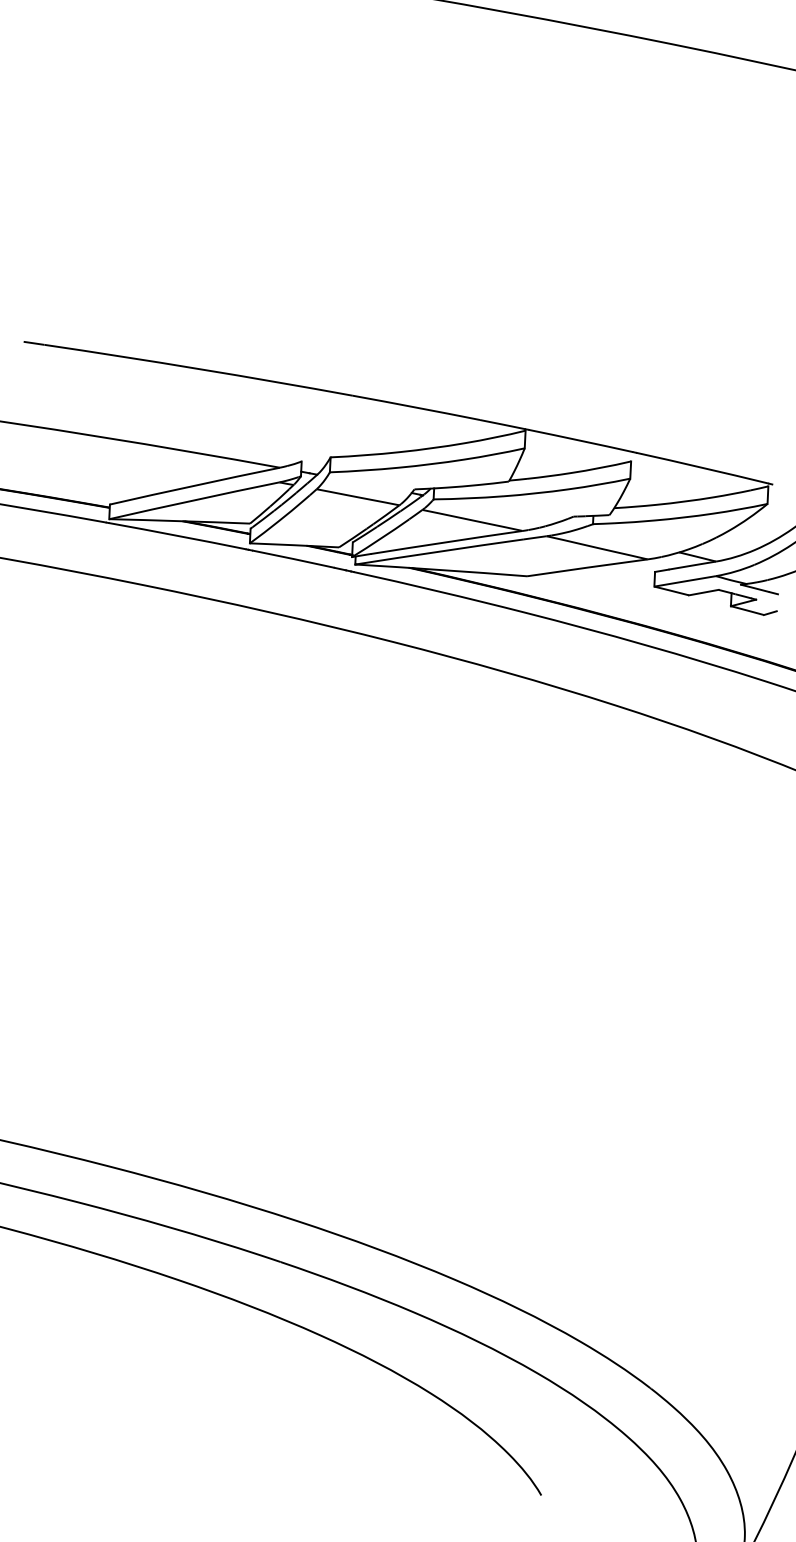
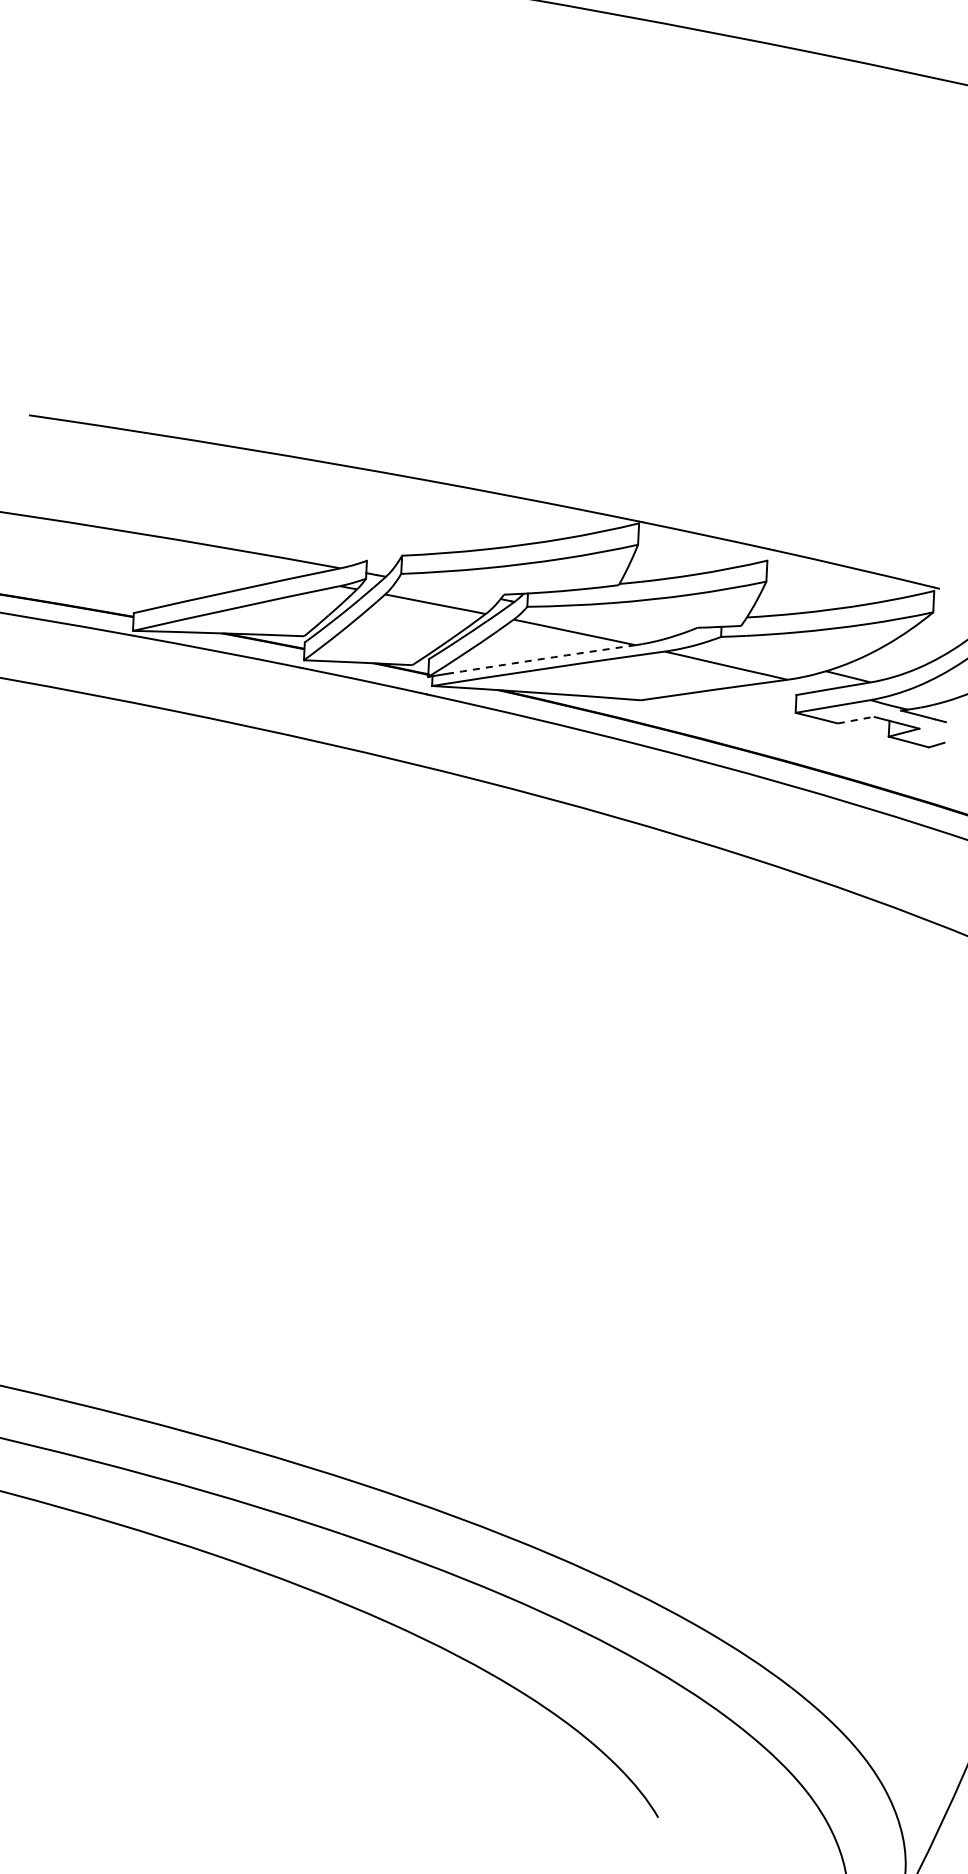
arc: (446, 541) -> (543, 658), solid -> dashed
line: (704, 592) -> (856, 720), solid -> dashed

